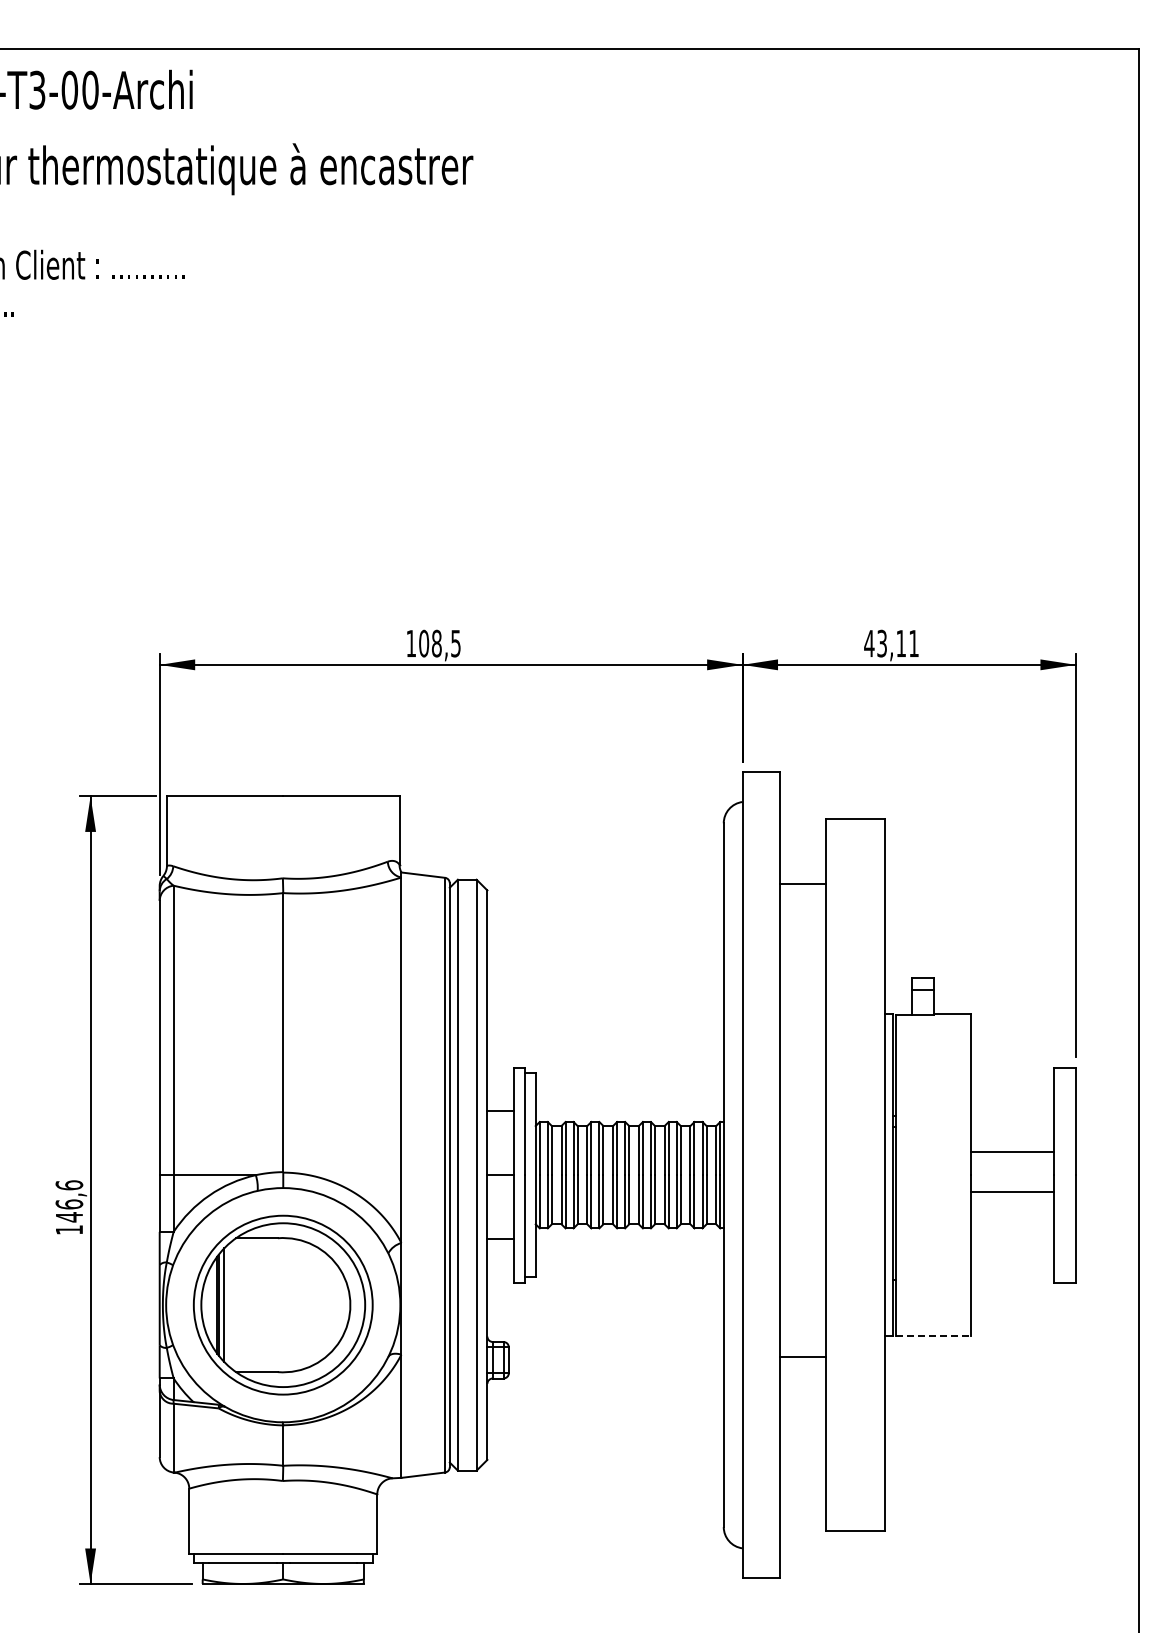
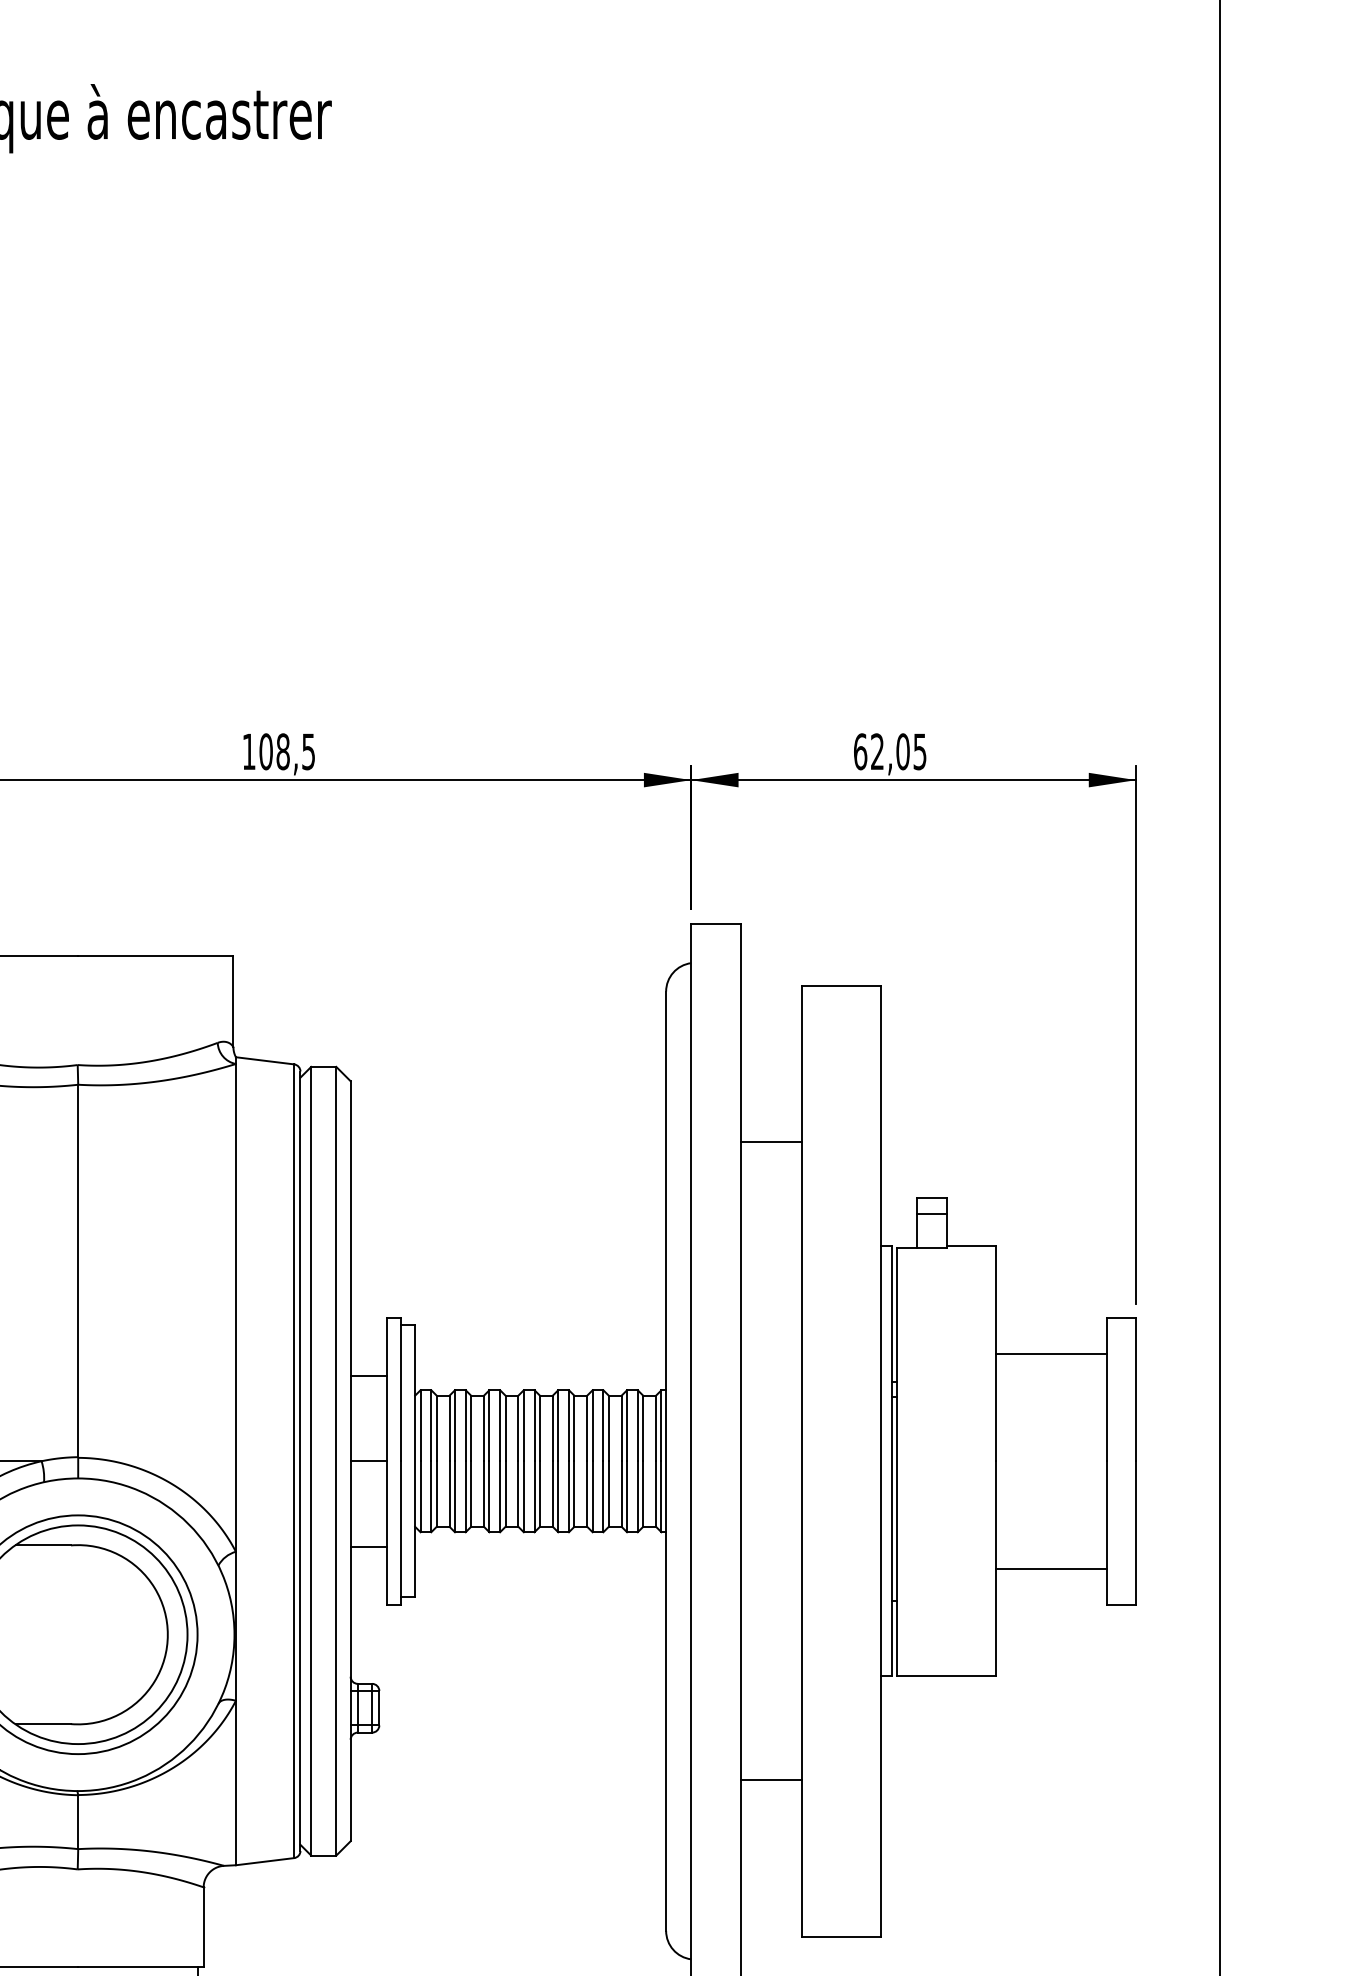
text: (891, 643) -> (890, 751), 43,11 -> 62,05
line: (802, 884) -> (771, 1142), moved
line: (1012, 1151) -> (1051, 1353), moved
line: (1012, 1191) -> (1051, 1568), moved
line: (934, 1336) -> (947, 1676), dashed -> solid
line: (802, 1357) -> (771, 1780), moved

